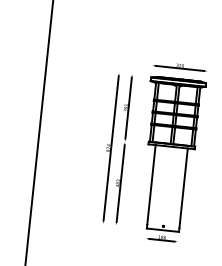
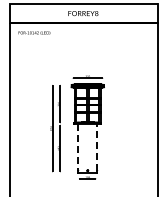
line: (151, 185) -> (78, 147), solid -> dashed
line: (184, 186) -> (97, 146), solid -> dashed

